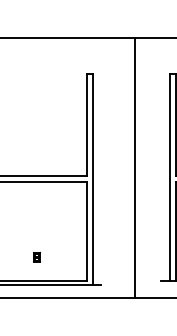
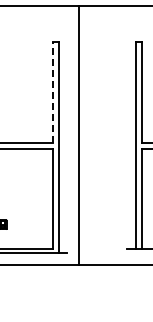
line: (86, 124) -> (52, 92), solid -> dashed
line: (134, 167) -> (78, 135), moved

